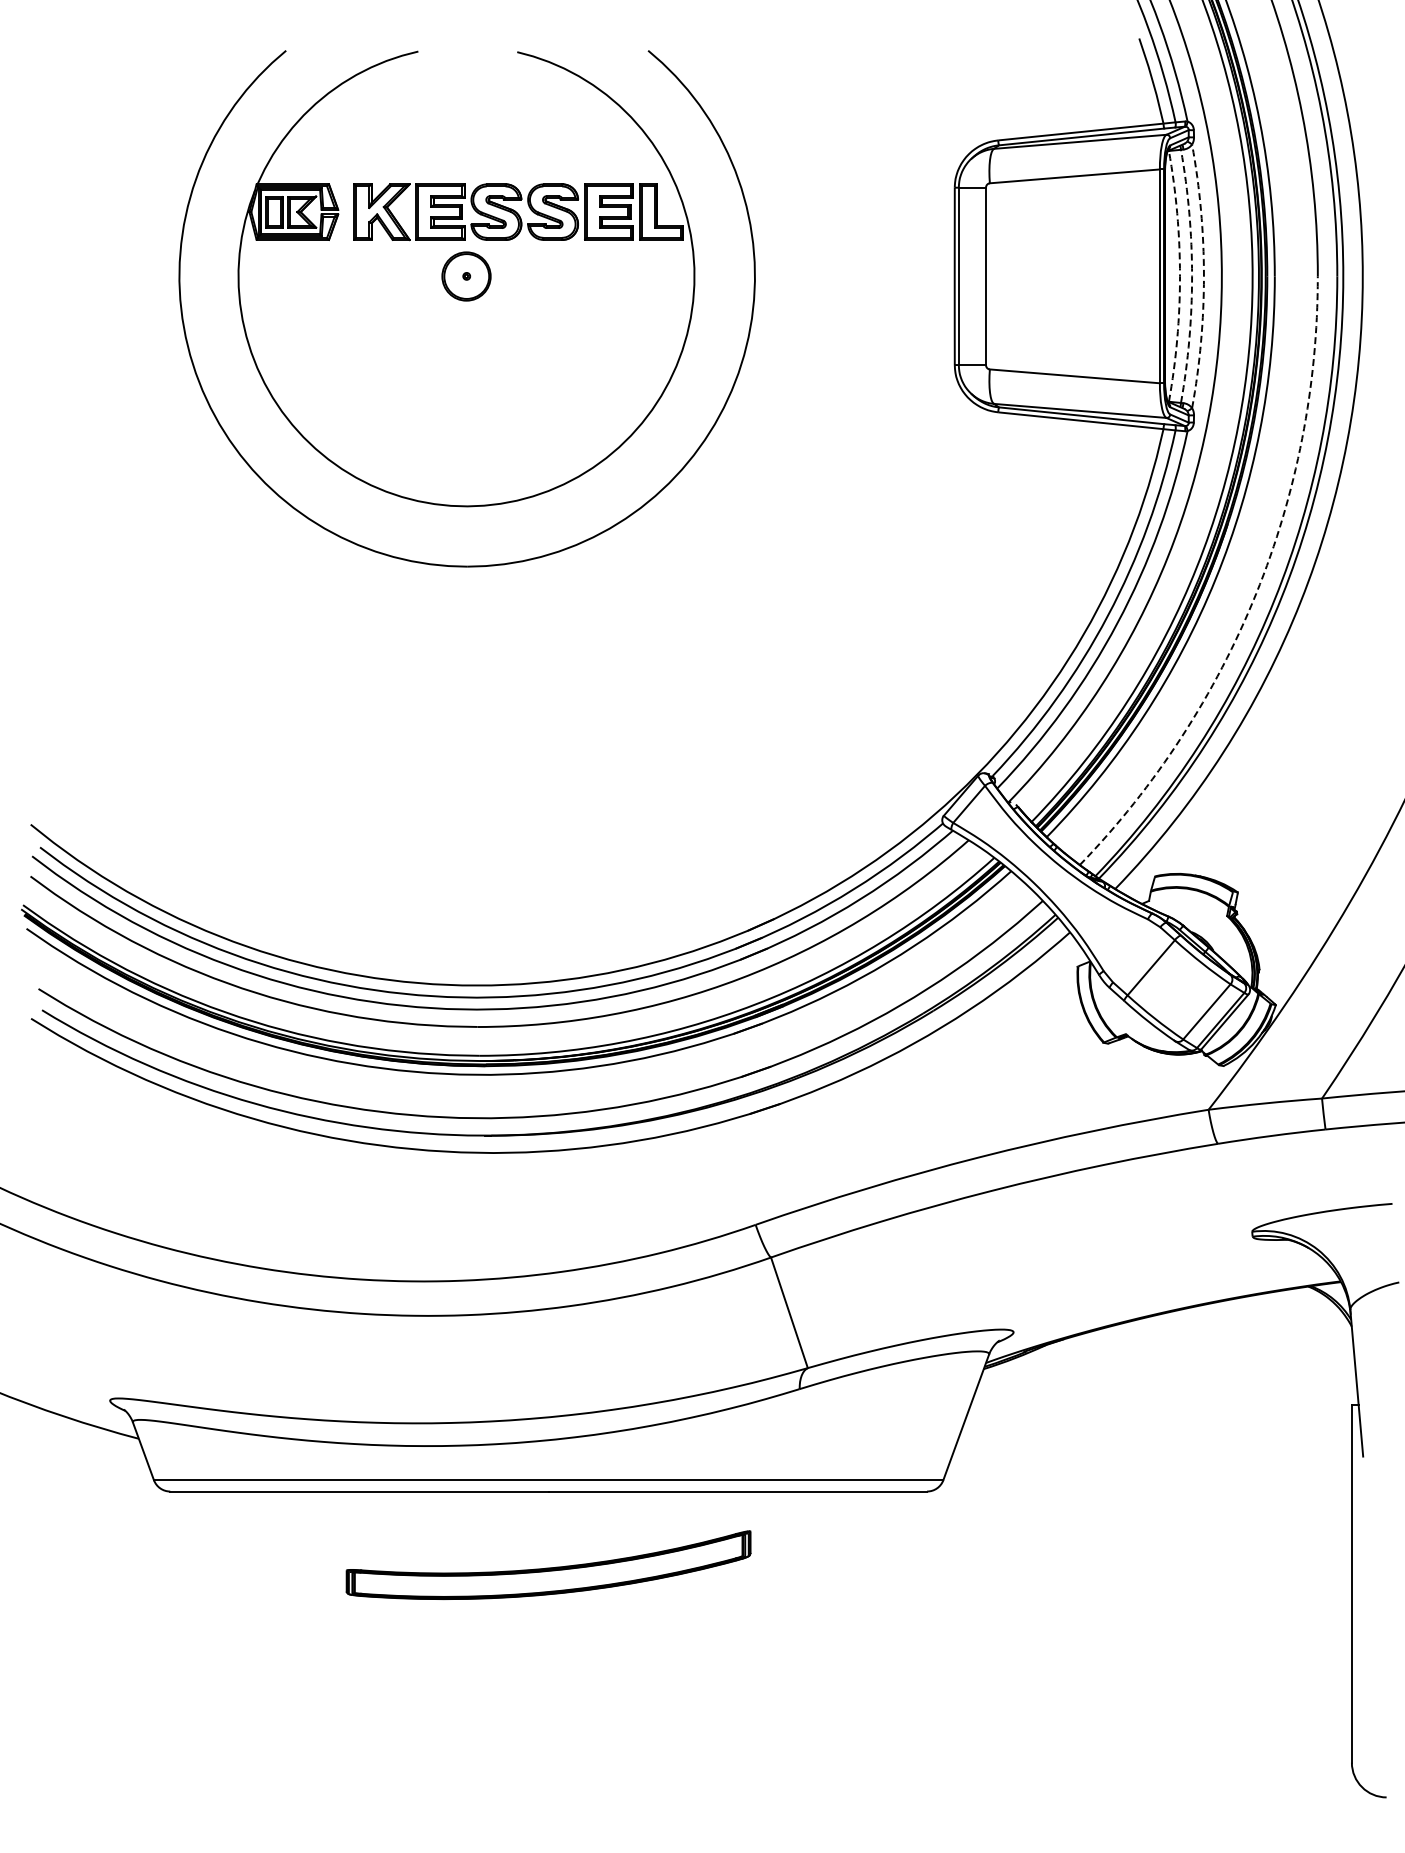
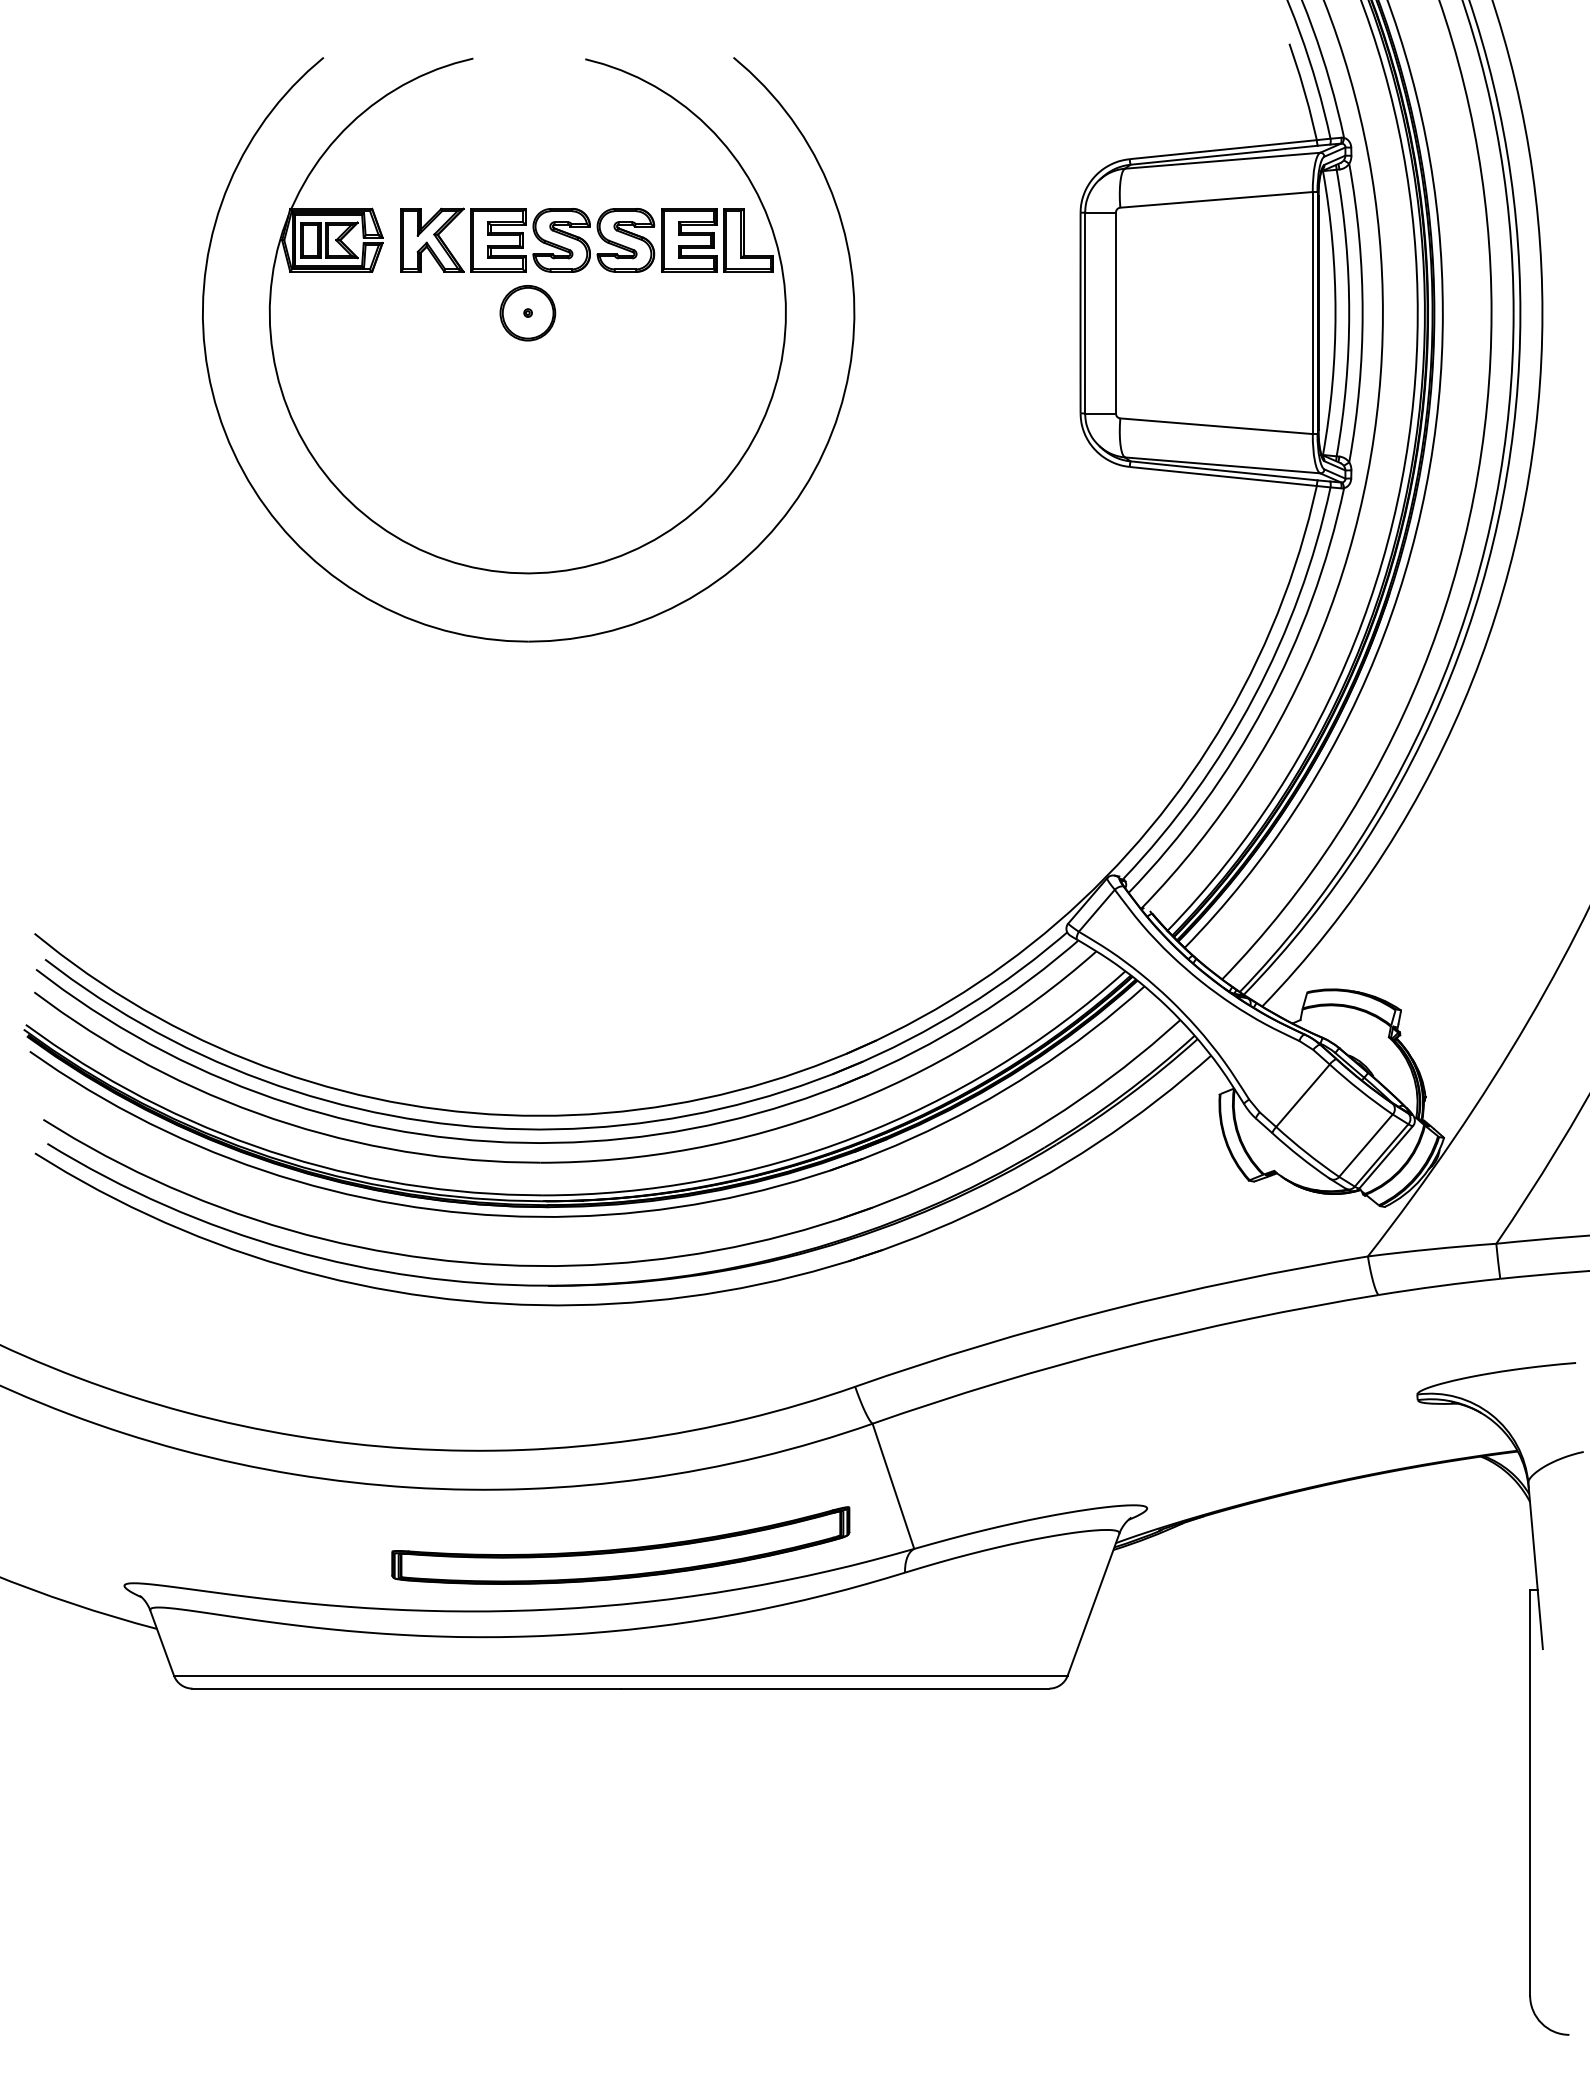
arc: (1180, 276) -> (1336, 313), dashed -> solid
arc: (1192, 276) -> (1349, 313), dashed -> solid
arc: (1203, 276) -> (1362, 313), dashed -> solid
arc: (1256, 593) -> (1422, 672), dashed -> solid
part: (548, 1564) -> (620, 1544), moved

